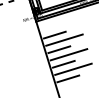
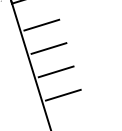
line: (64, 39) -> (57, 32), removed
line: (68, 54) -> (63, 56), removed
line: (73, 68) -> (71, 78), removed

